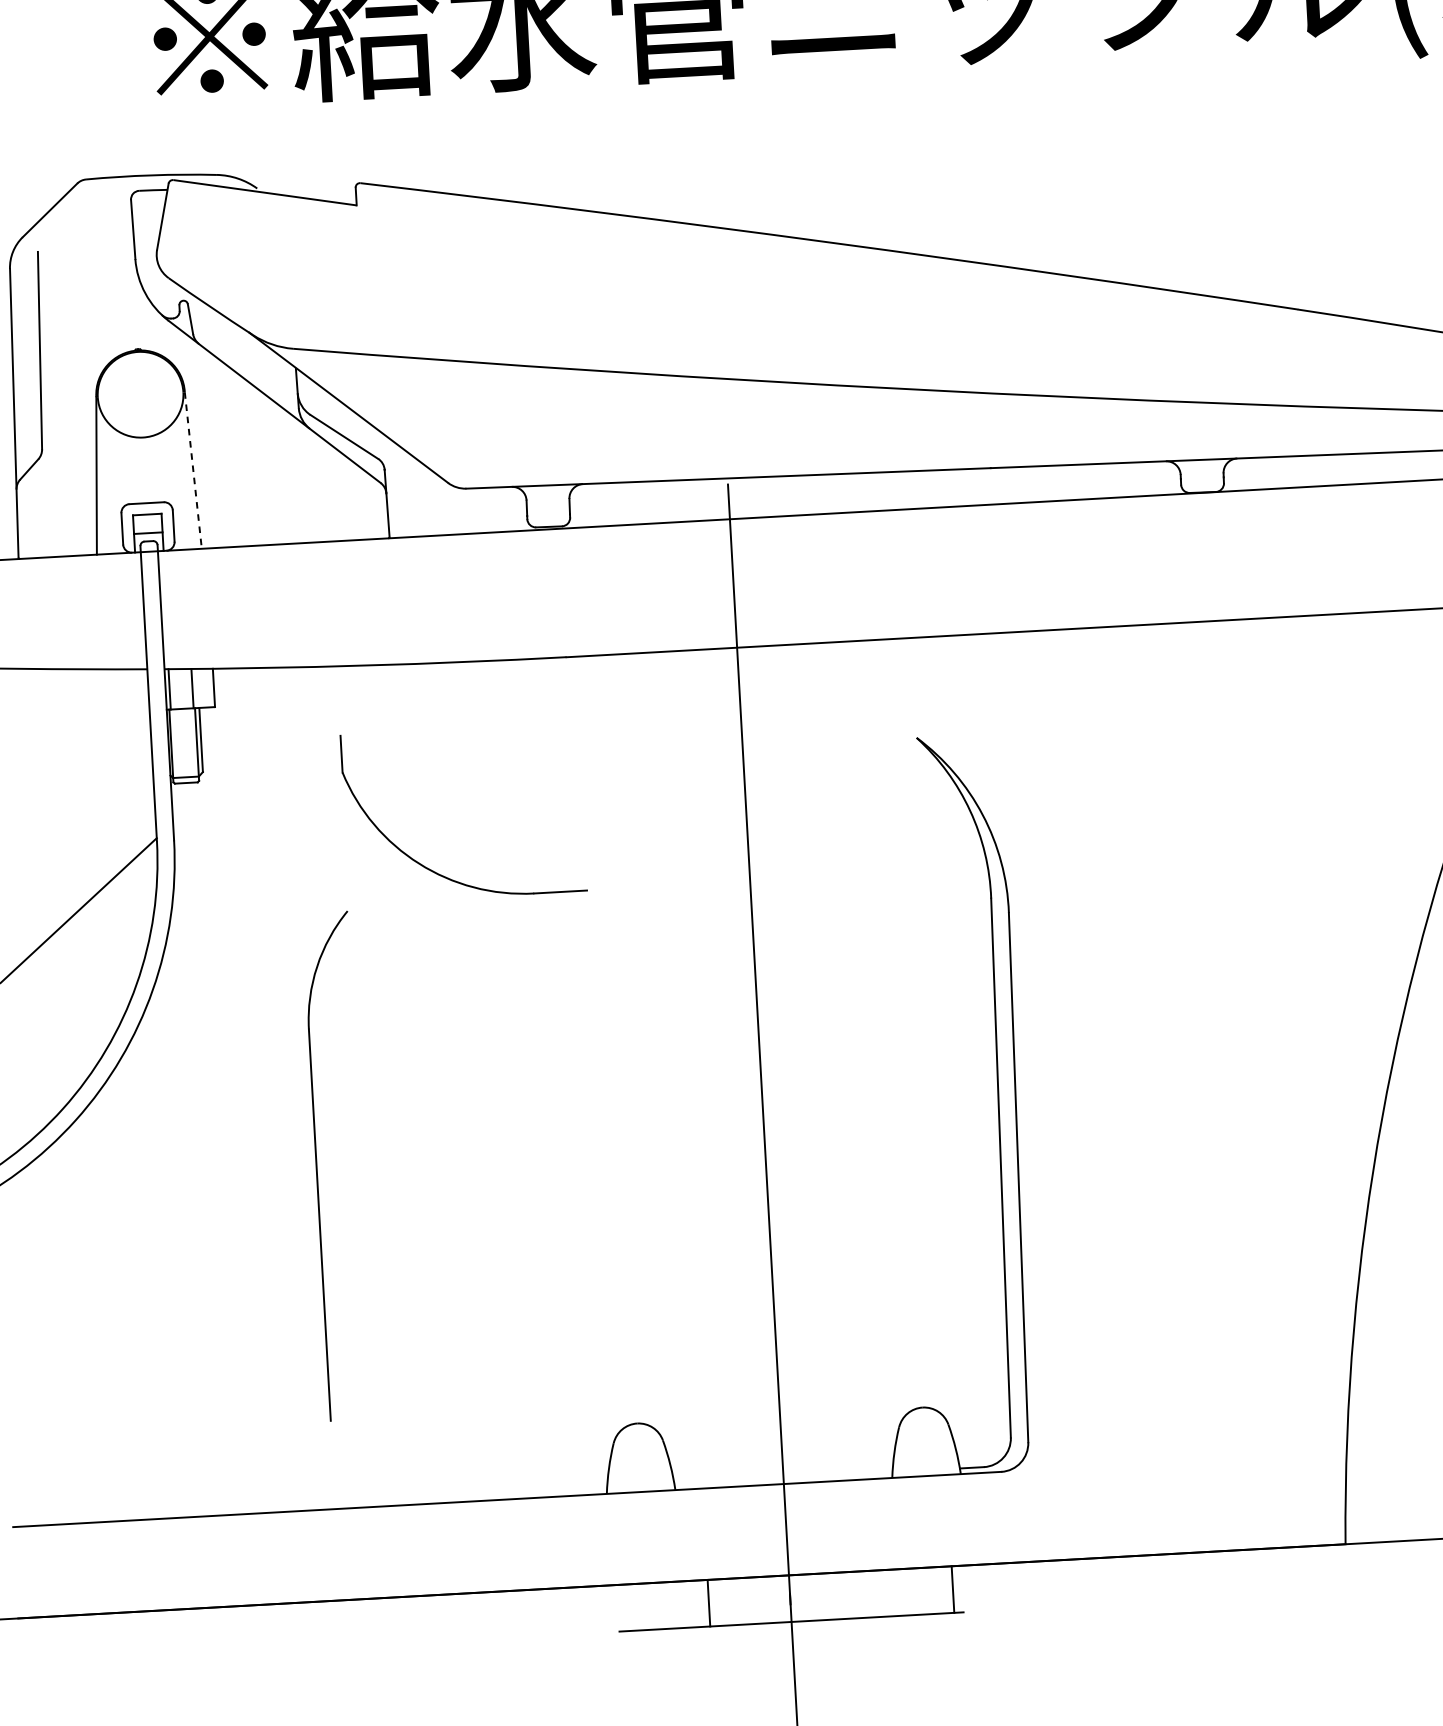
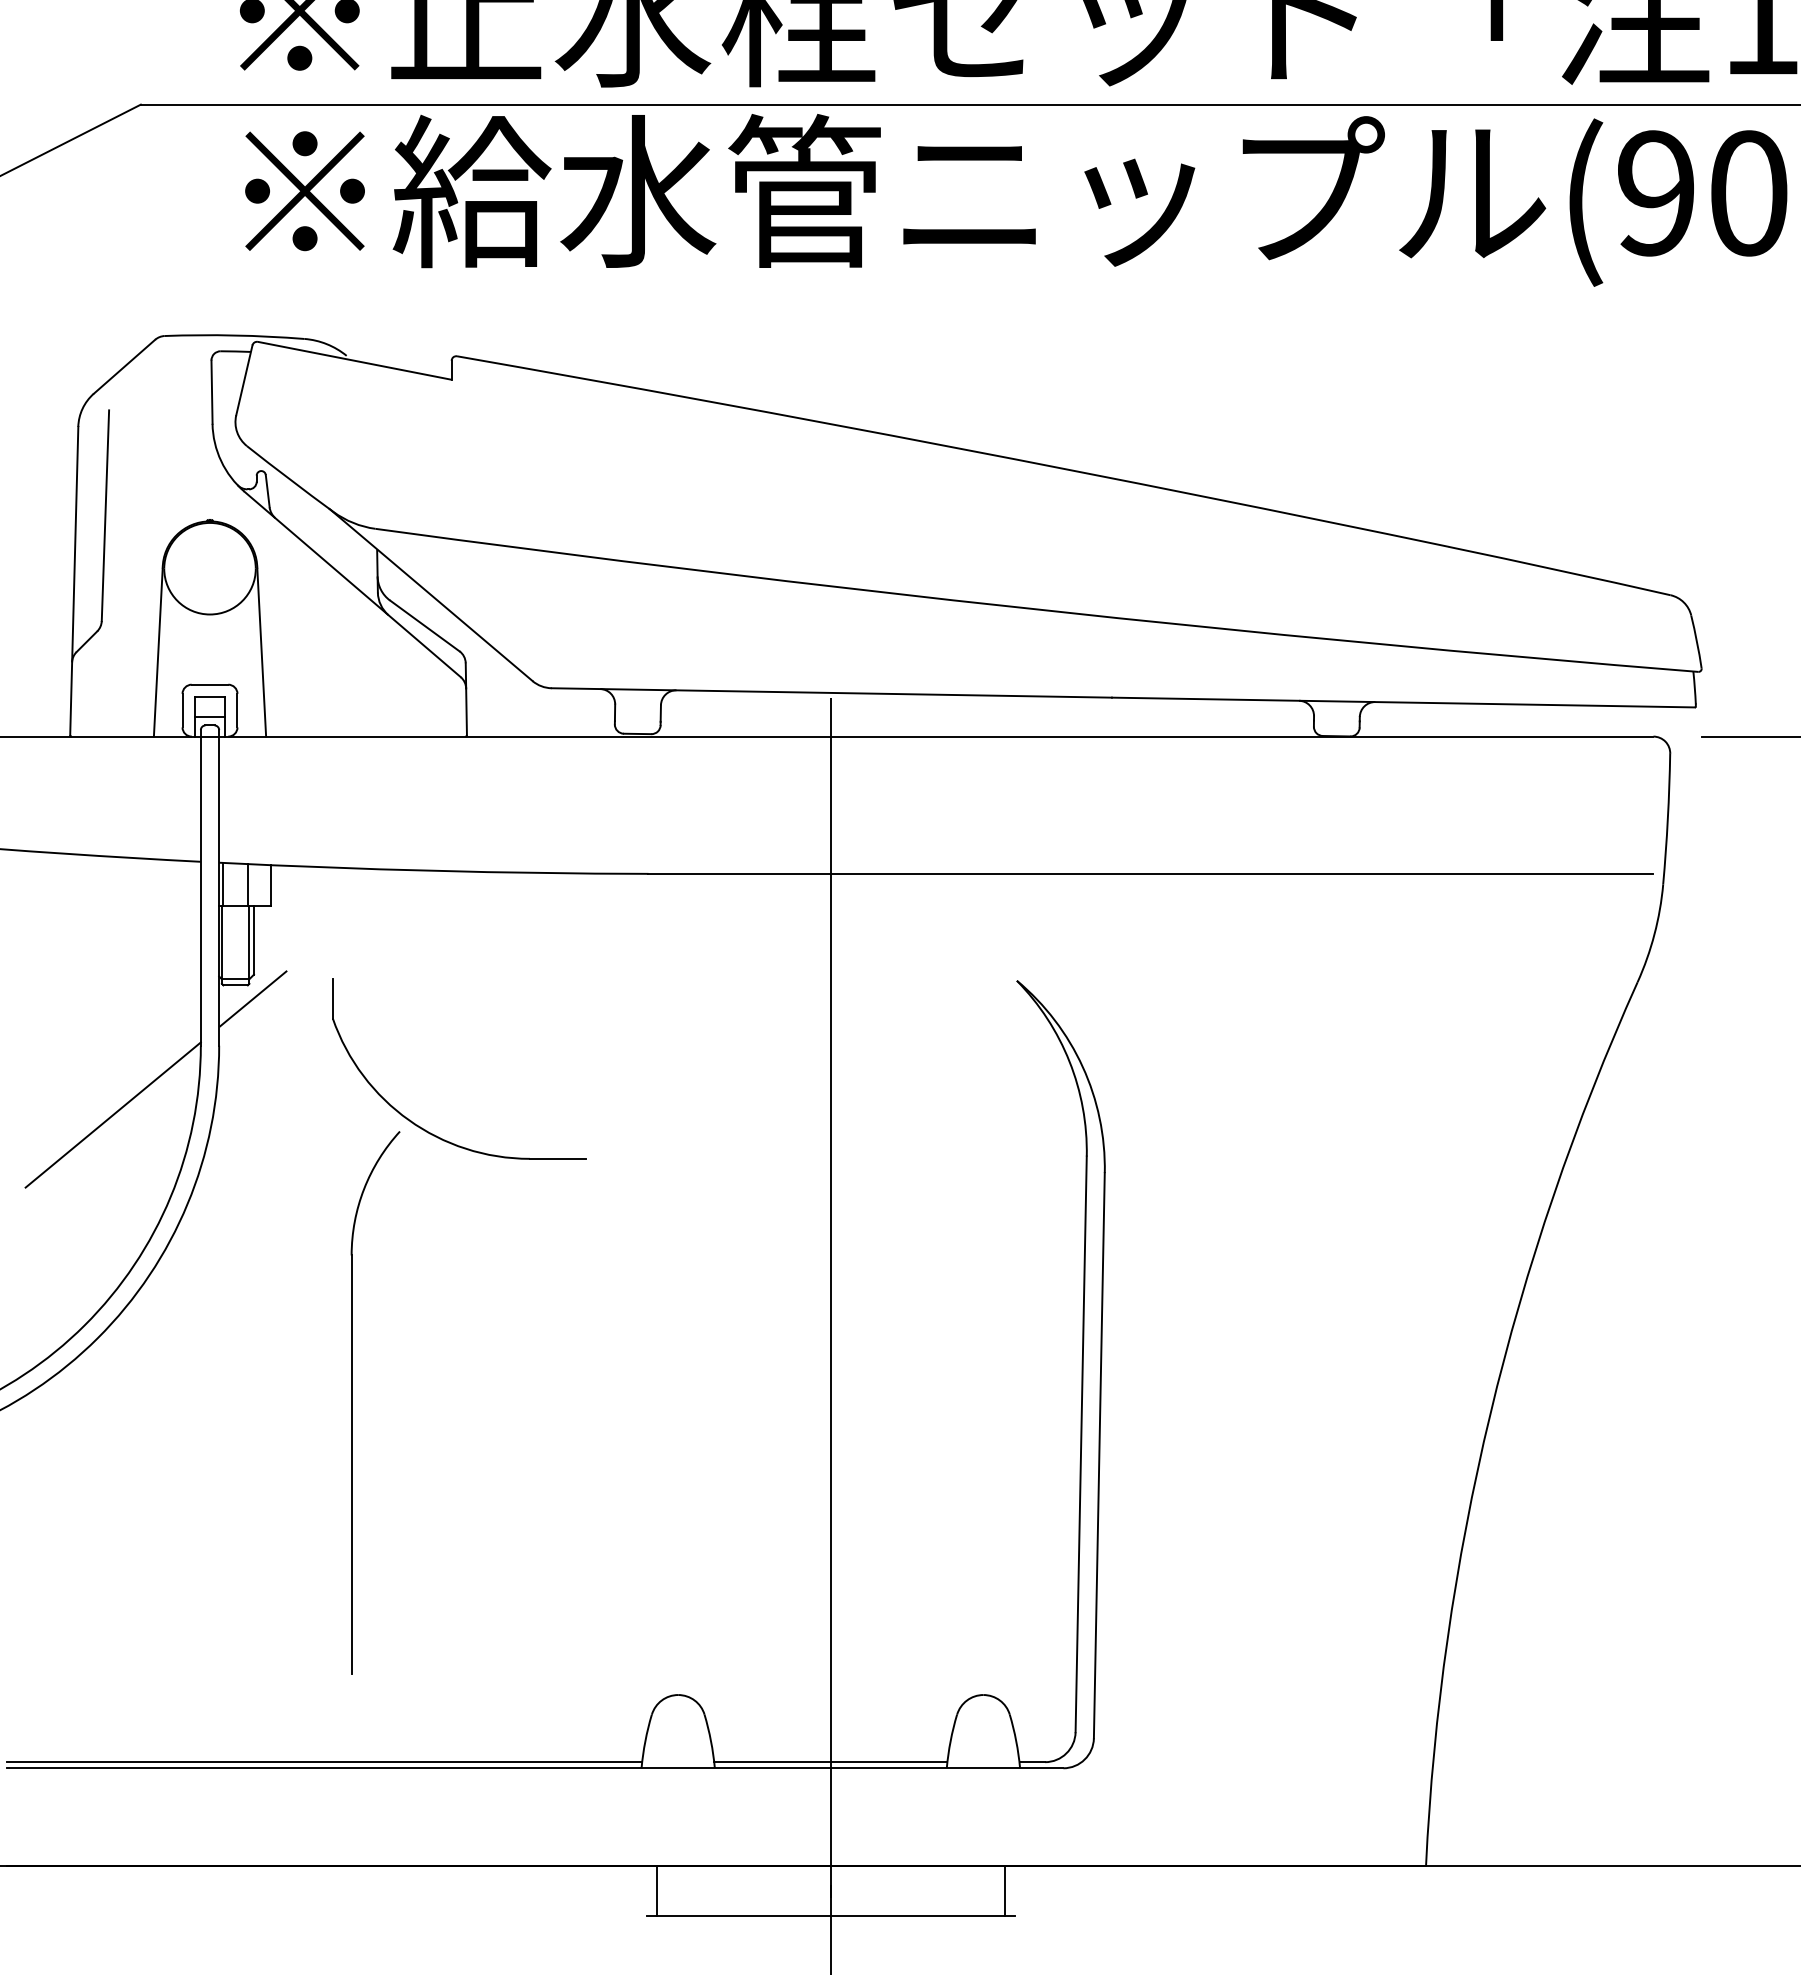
line: (193, 471) -> (261, 653), dashed -> solid
line: (203, 794) -> (253, 998), added
part: (432, 869) -> (422, 1127), moved
line: (783, 1478) -> (830, 1762), added
line: (310, 1505) -> (324, 1762), added
line: (708, 1602) -> (656, 1890), moved

